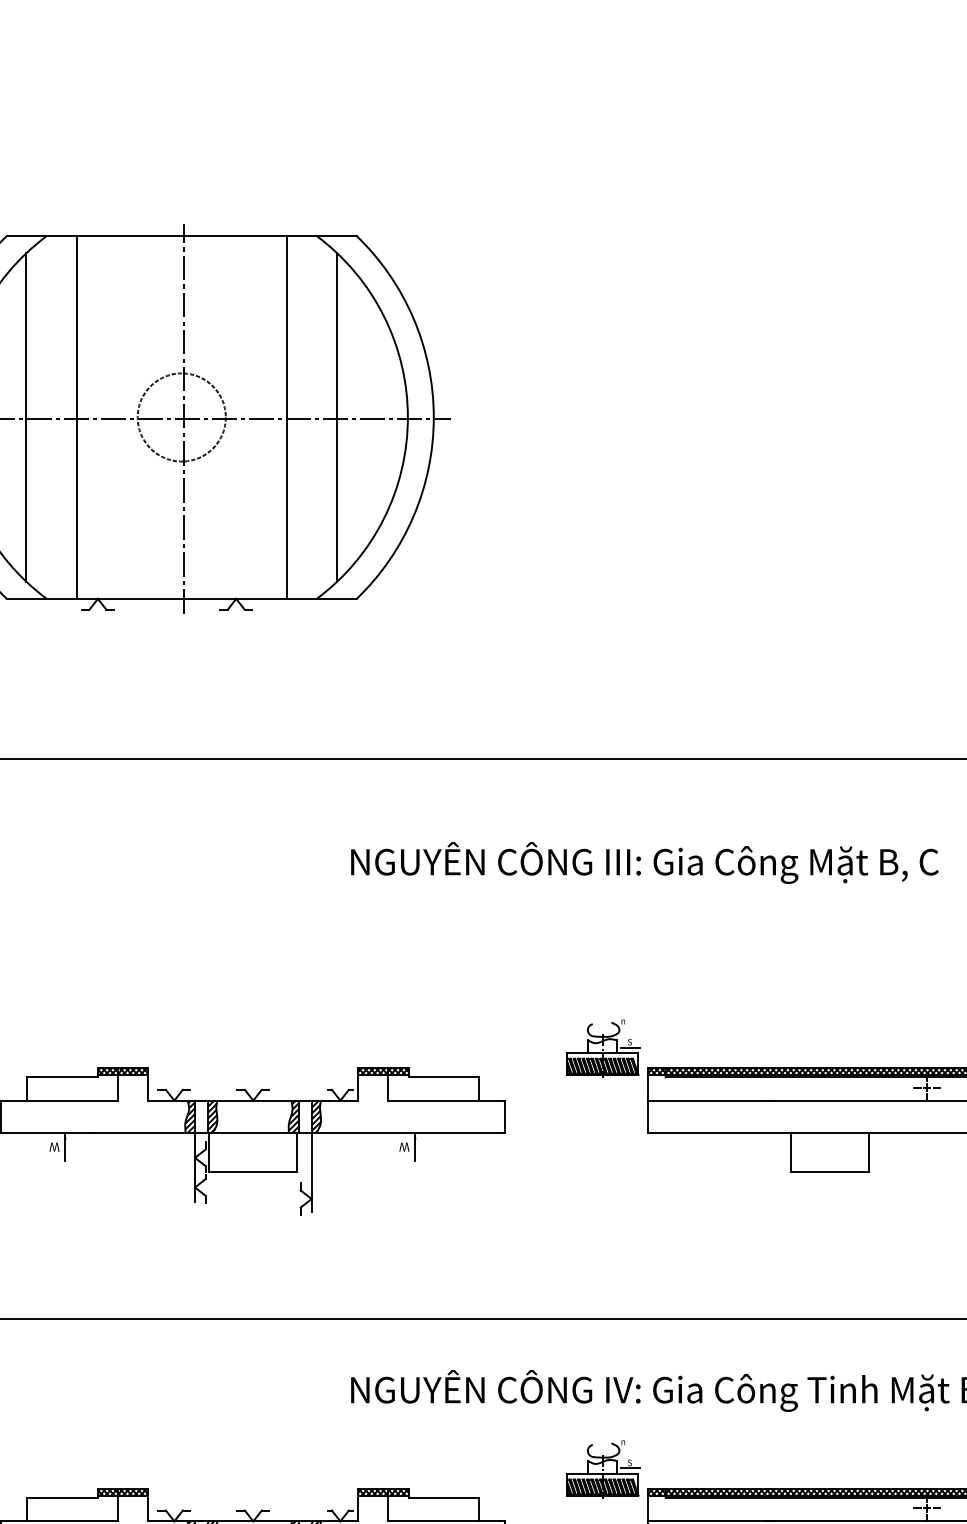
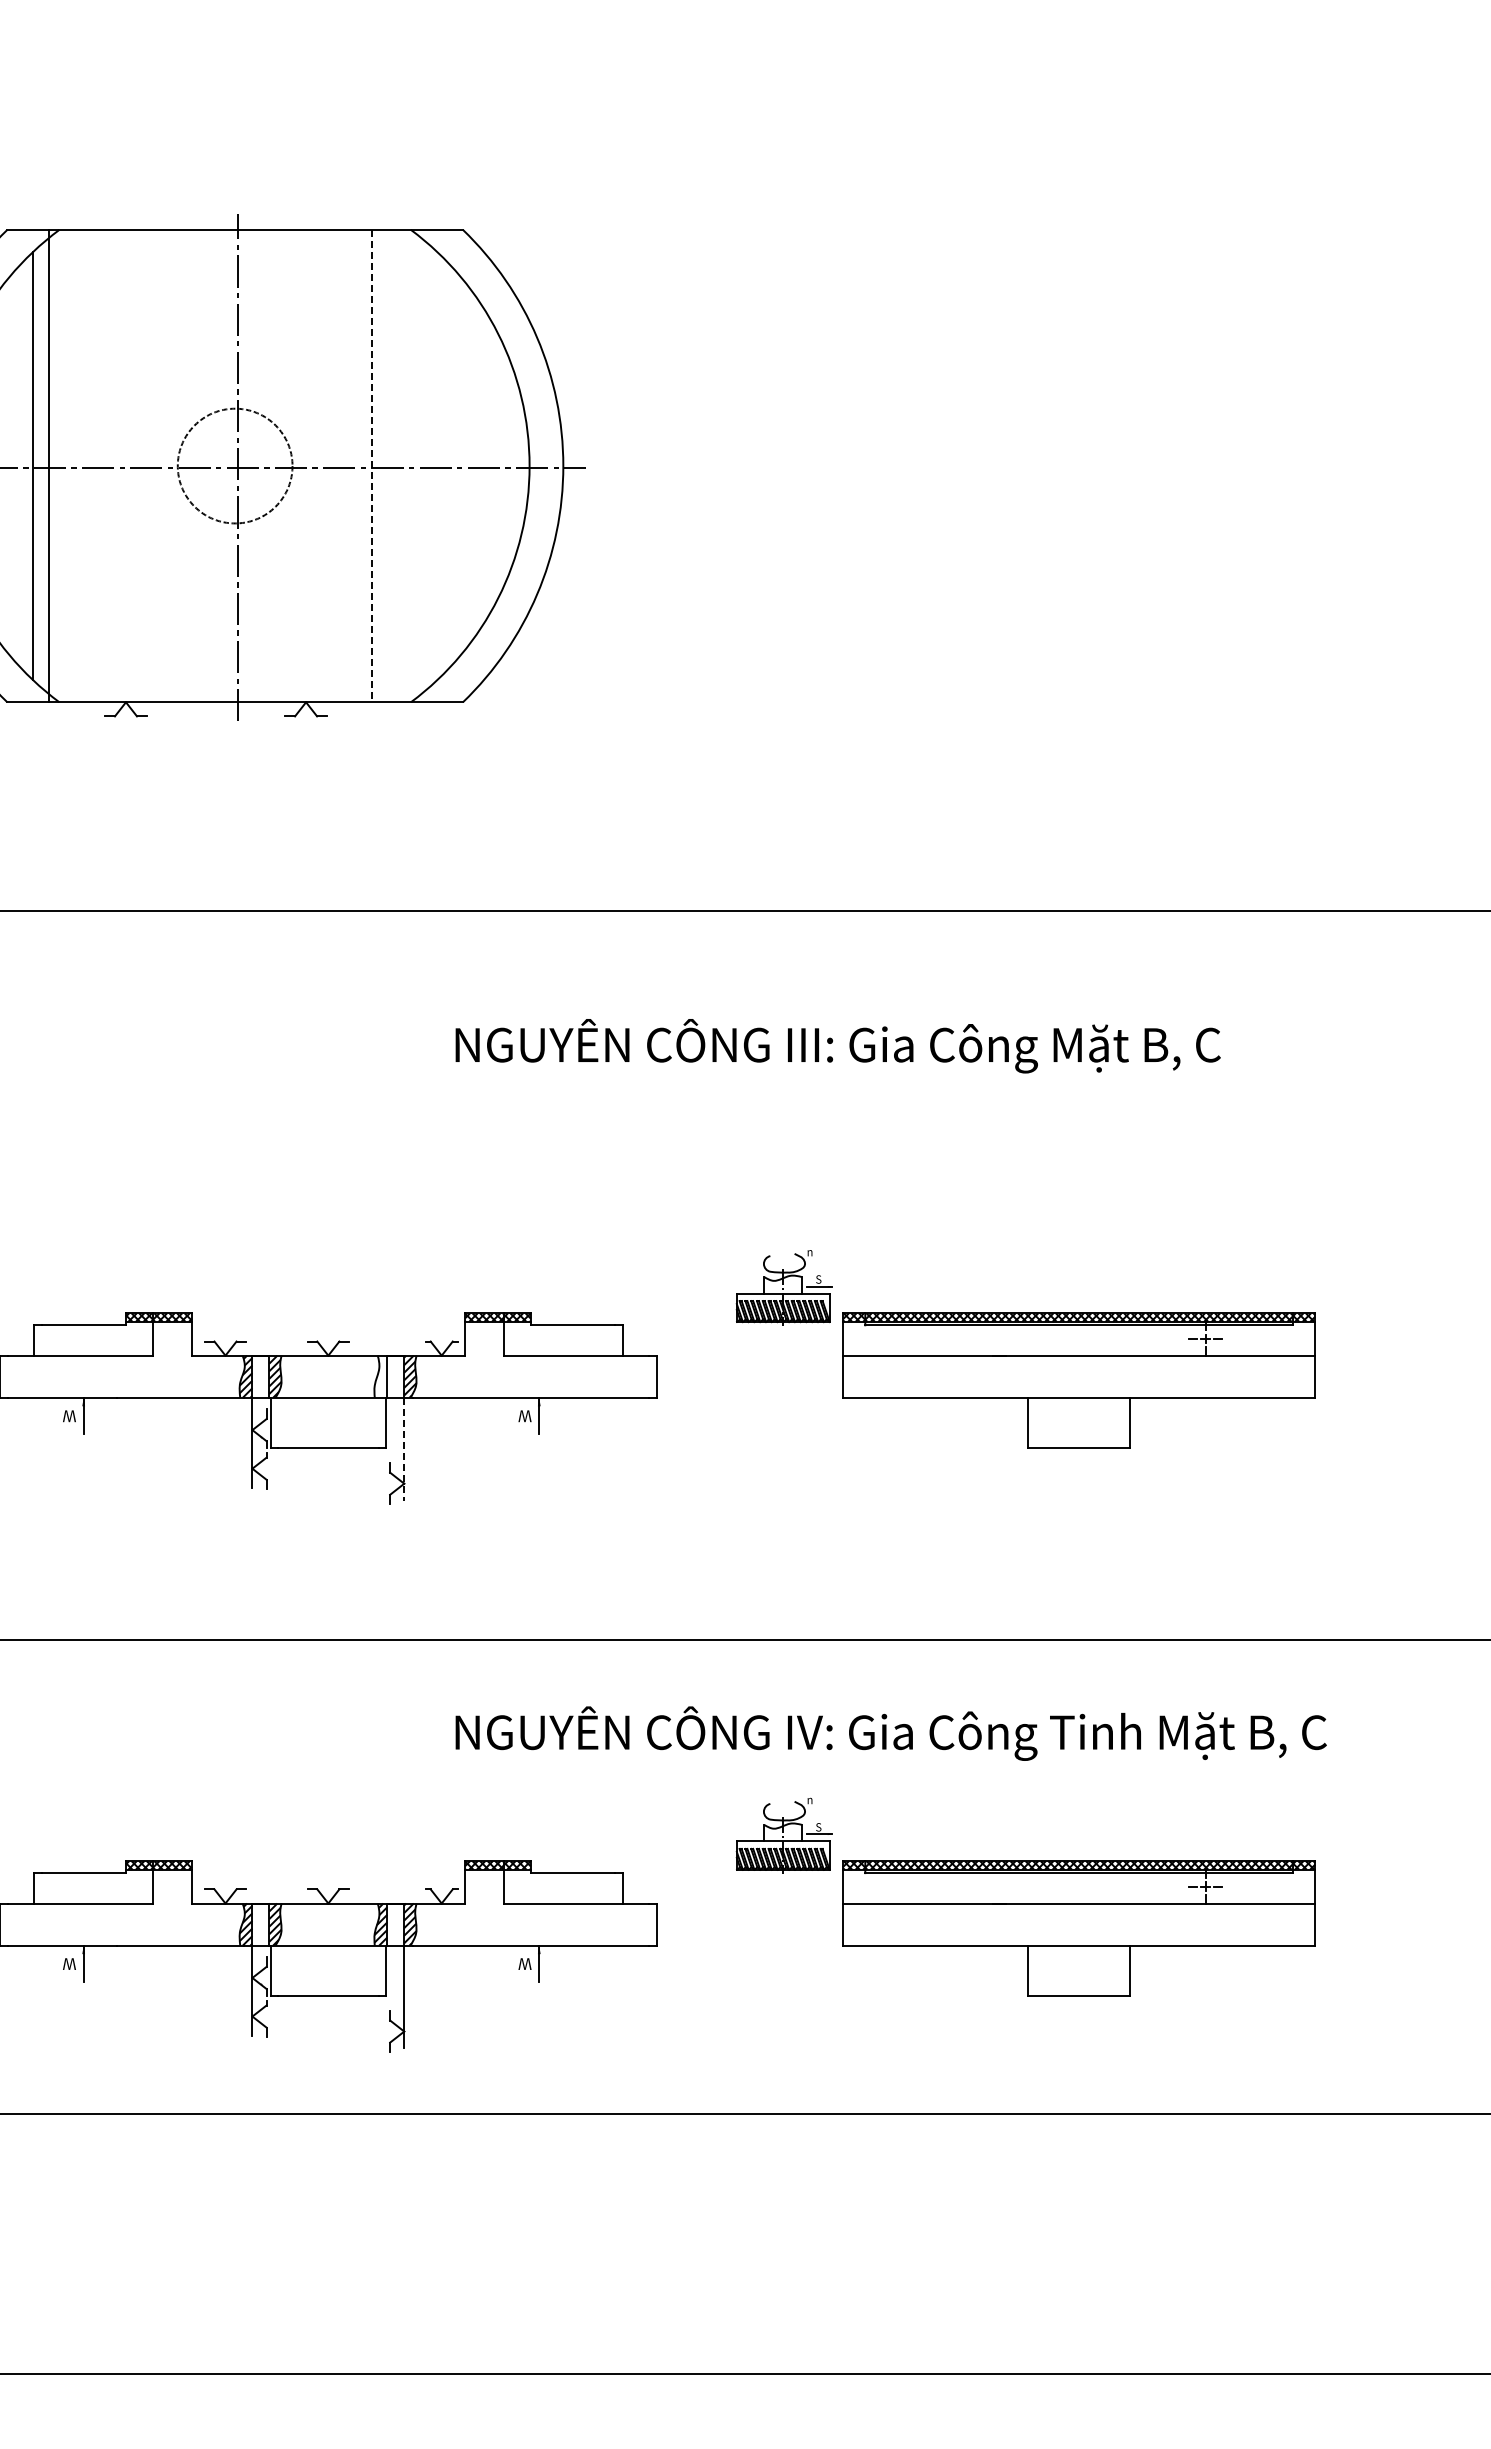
line: (76, 417) -> (48, 465), moved
line: (286, 417) -> (371, 466), solid -> dashed
line: (337, 417) -> (437, 465), removed
hatch: (293, 1116) -> (380, 1376), removed
line: (311, 1172) -> (404, 1449), solid -> dashed

